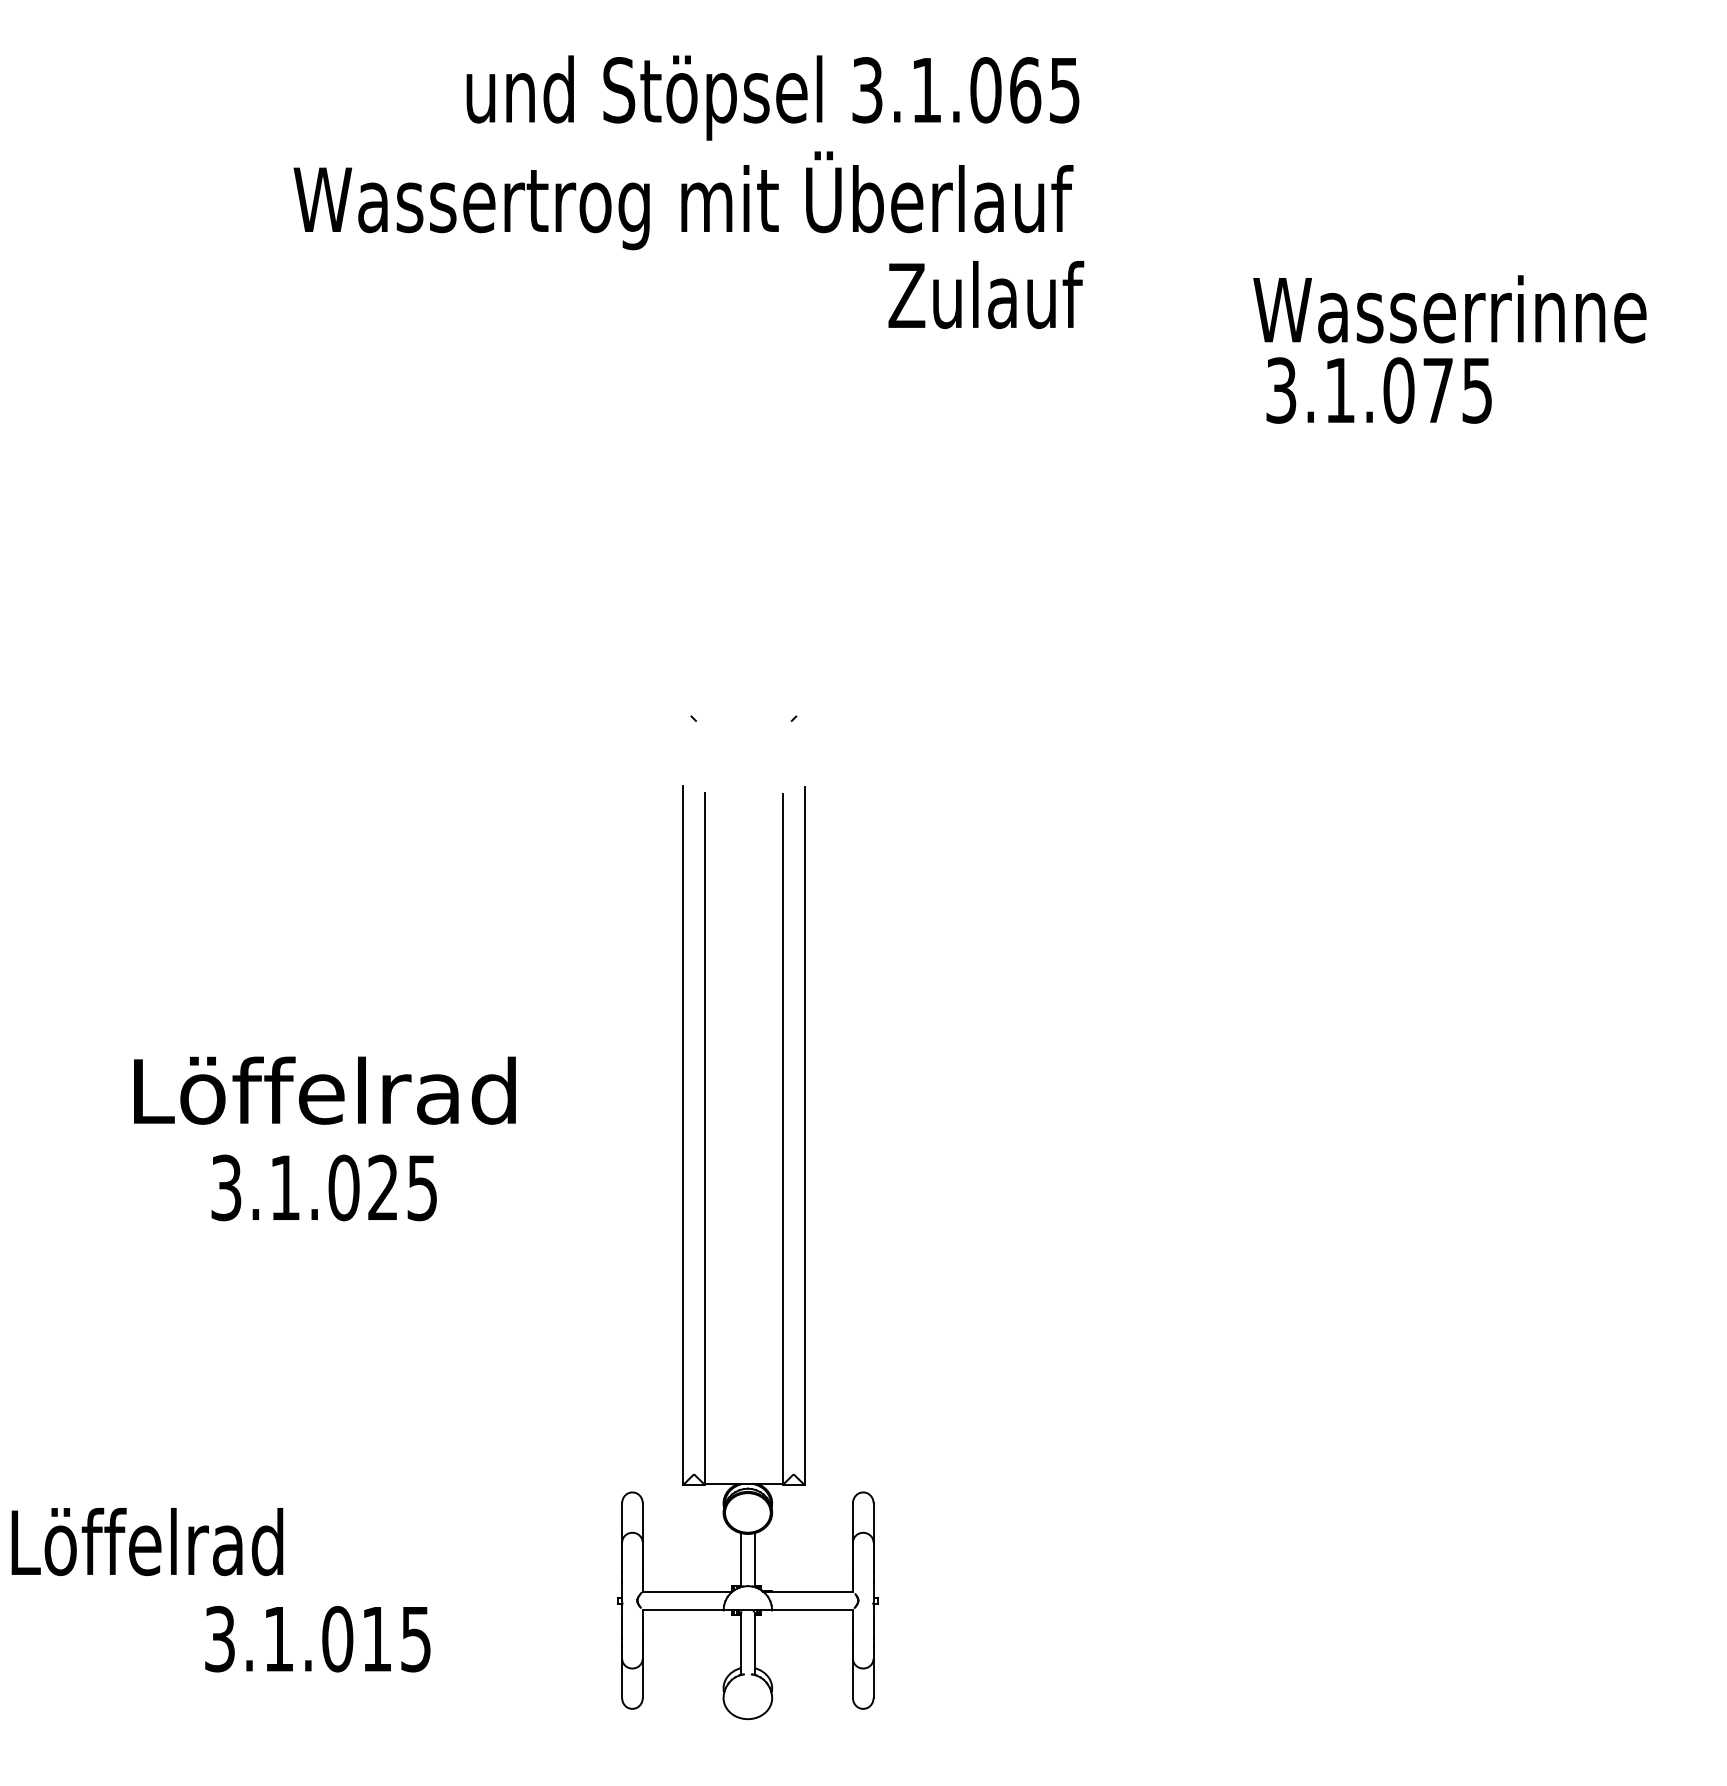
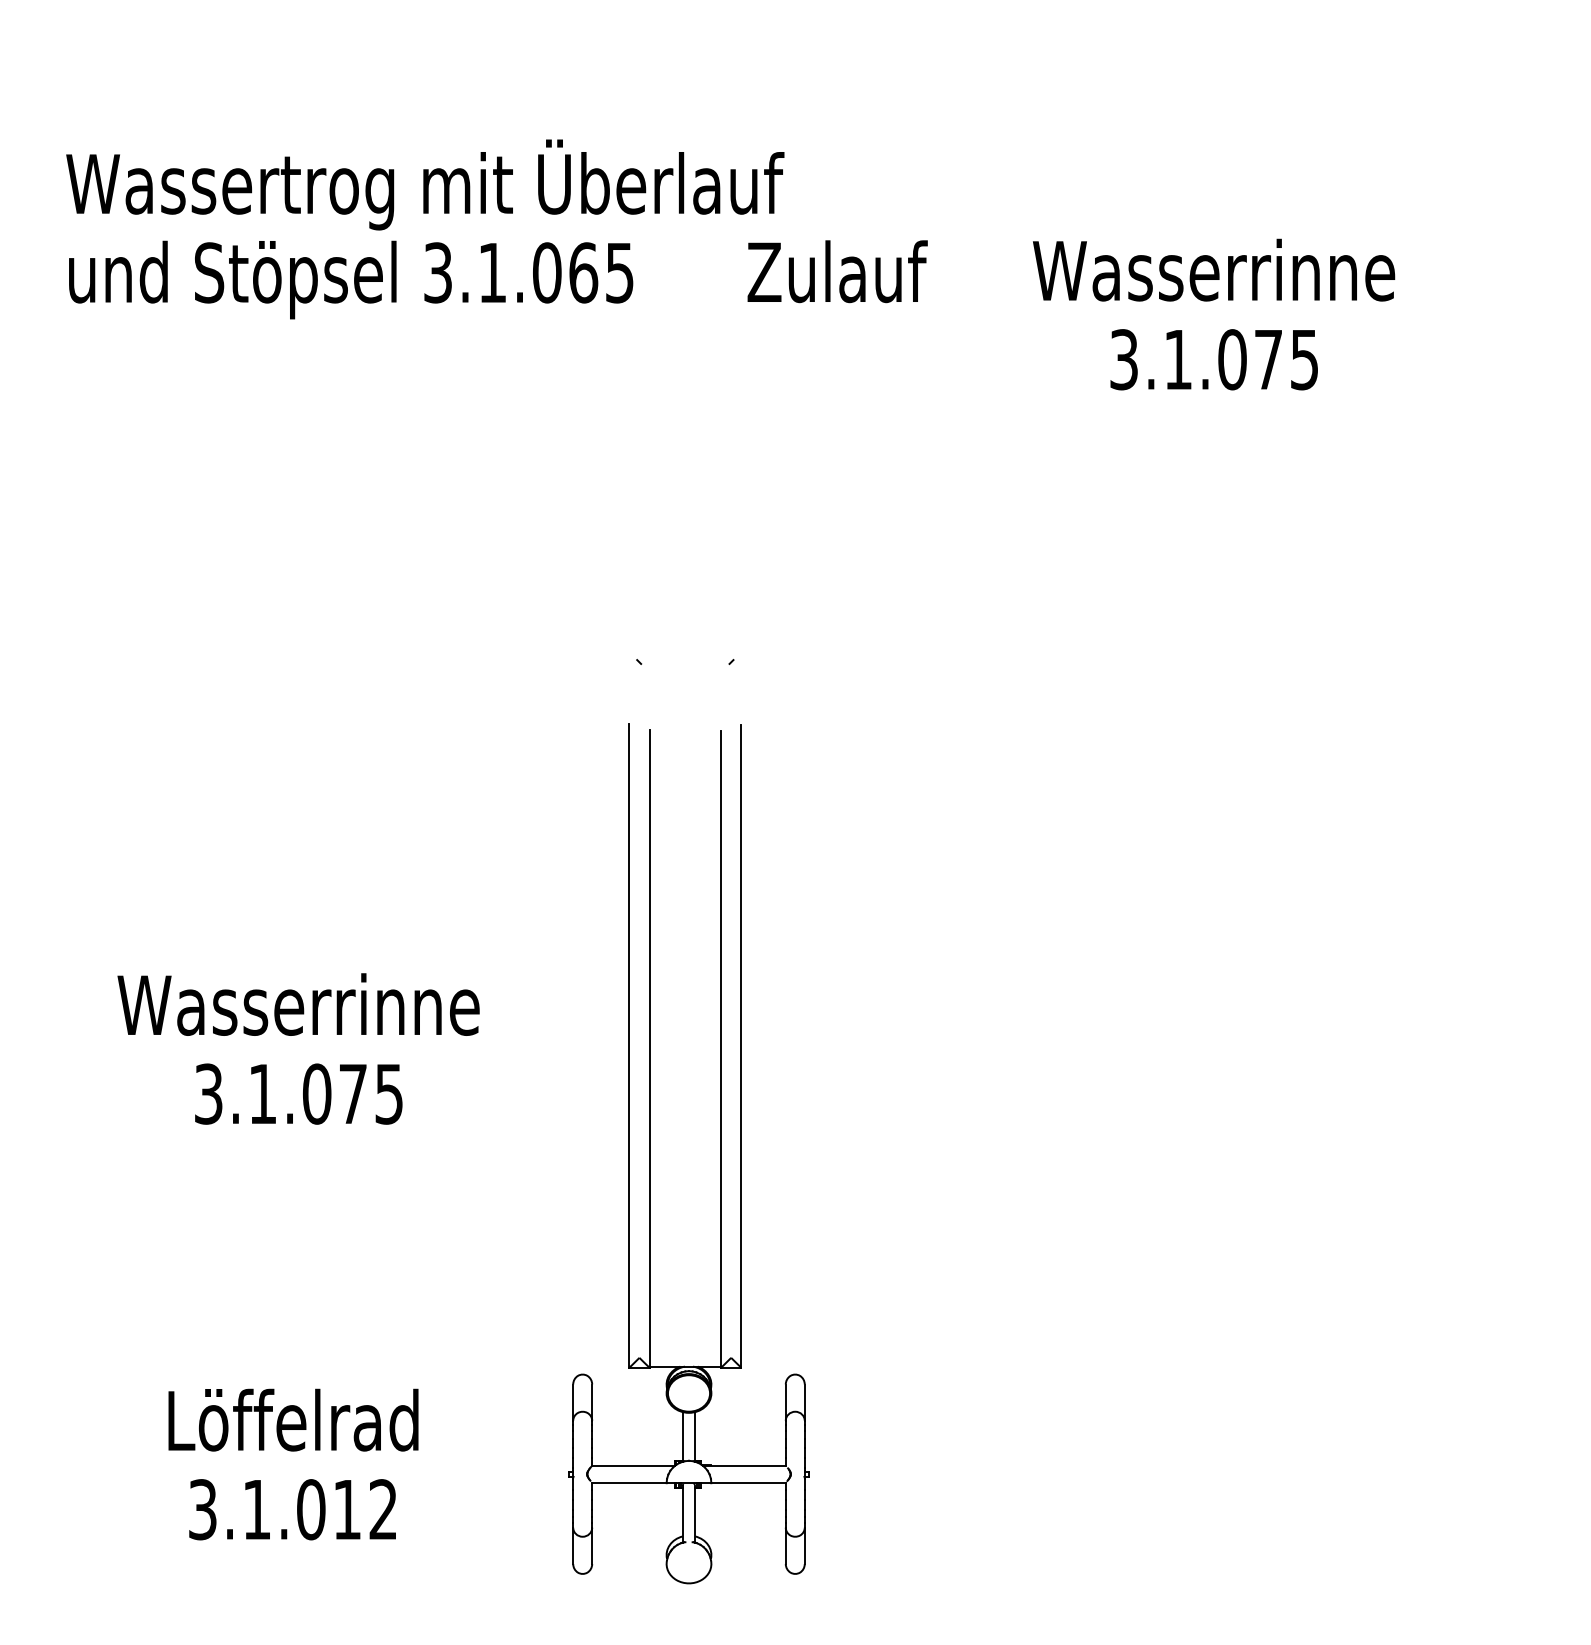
text: (772, 97) -> (350, 279), moved
text: (683, 200) -> (425, 184), moved
text: (986, 294) -> (837, 271), moved
text: (1449, 309) -> (1213, 270), moved
text: (1378, 390) -> (1213, 359), moved
text: (323, 1090) -> (298, 1004), Löffelrad -> Wasserrinne
text: (382, 1186) -> (352, 1092), 3.1.025 -> 3.1.075
text: (147, 1542) -> (293, 1420), moved
text: (415, 1638) -> (382, 1509), 3.1.015 -> 3.1.012

